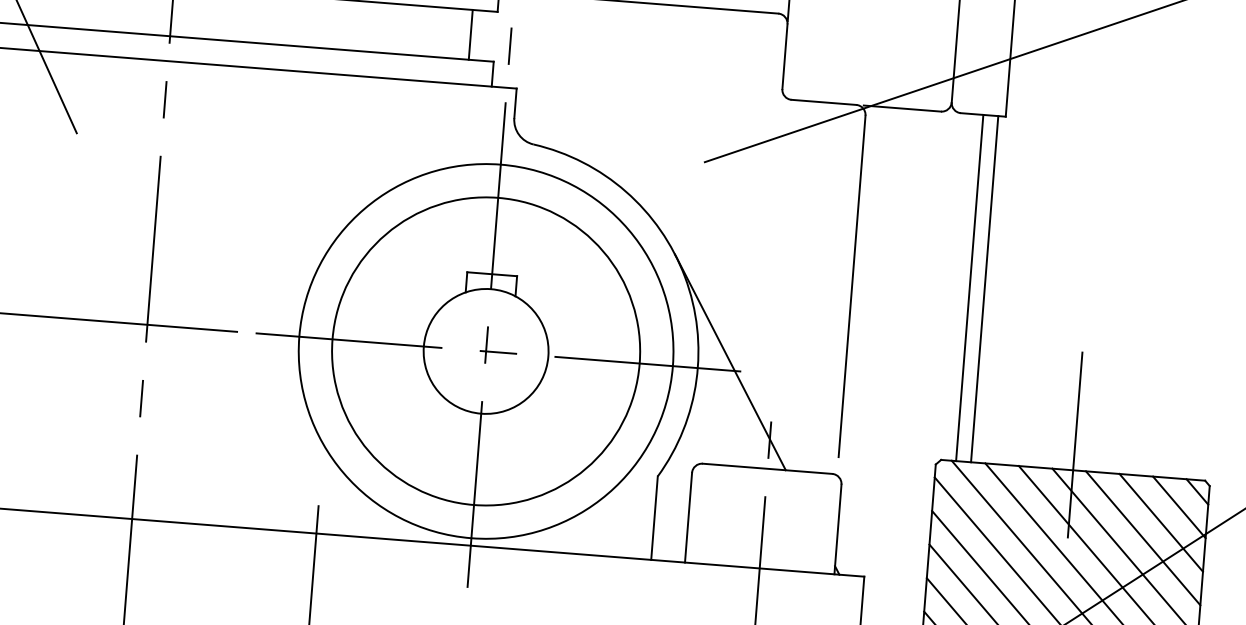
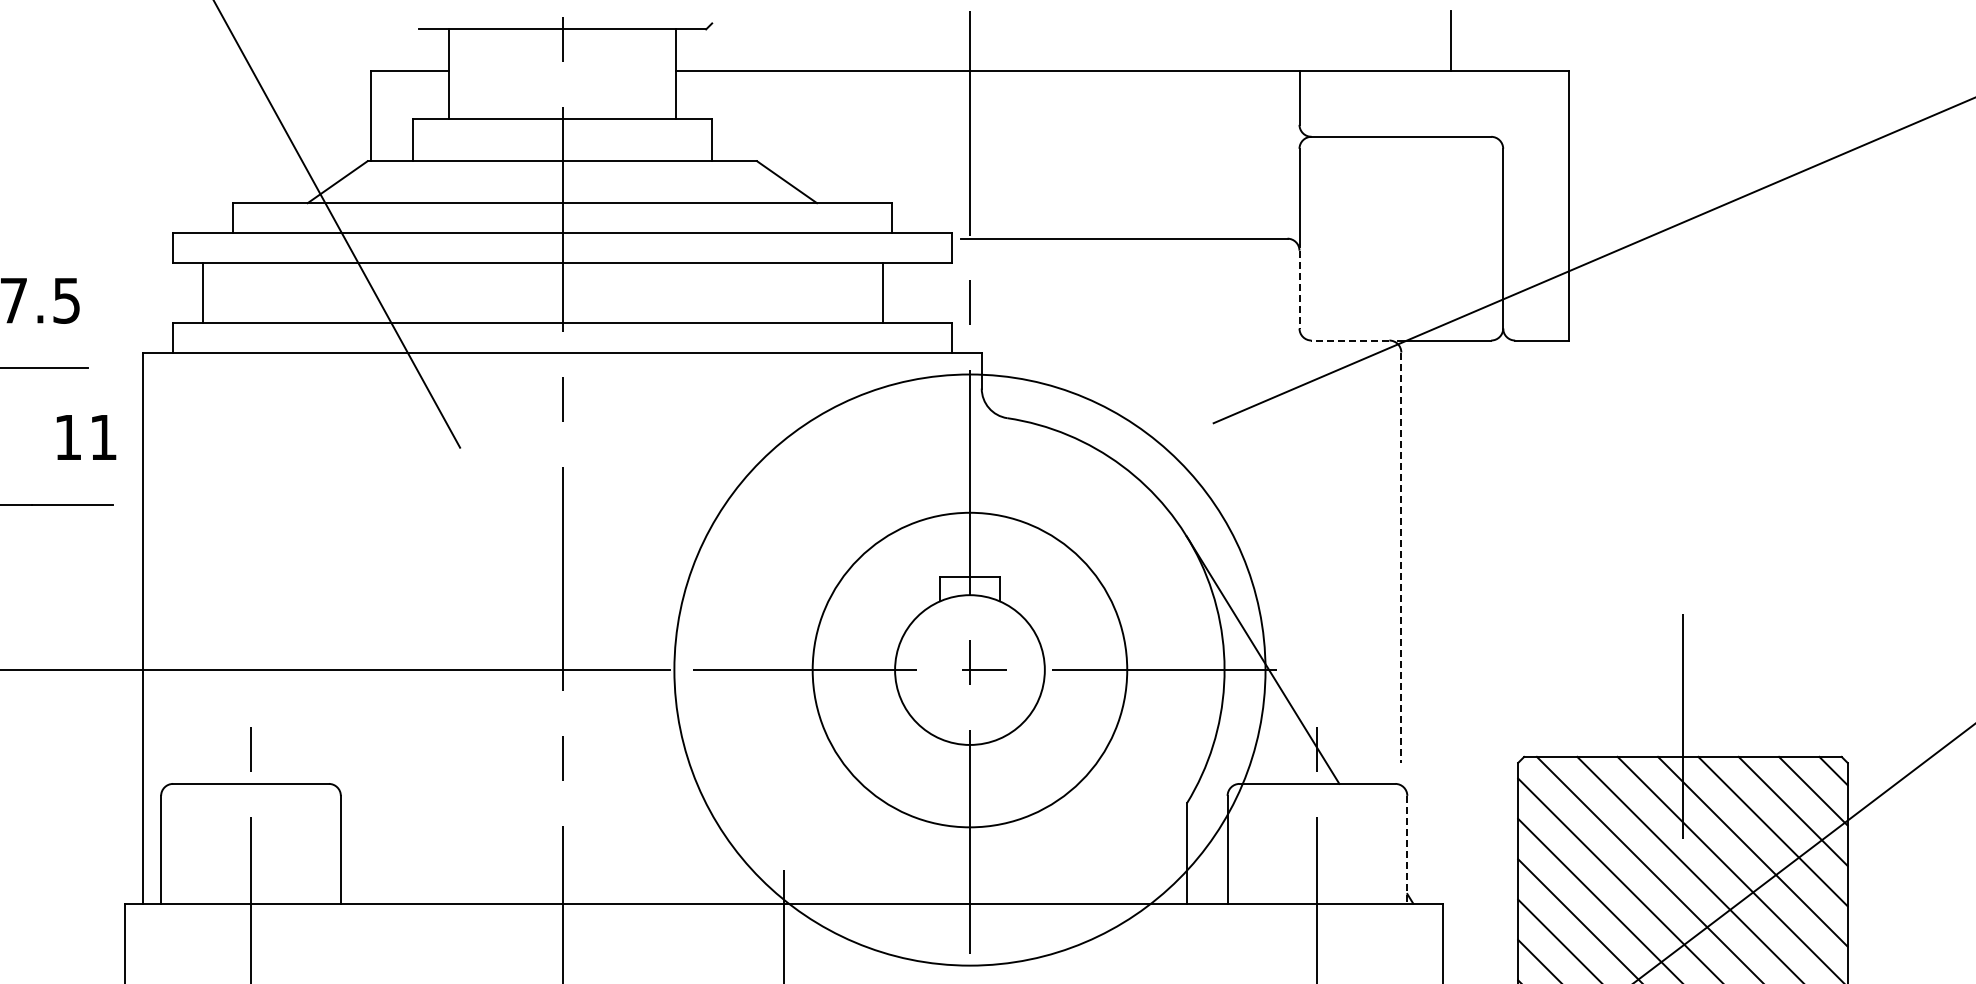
line: (470, 35) -> (882, 293), moved
line: (784, 56) -> (1299, 289), solid -> dashed
line: (824, 102) -> (1350, 340), solid -> dashed
line: (852, 286) -> (1401, 558), solid -> dashed
line: (970, 287) -> (1542, 548), removed
line: (985, 289) -> (1560, 548), removed
circle: (485, 350) -> (969, 669), size x0.7
circle: (485, 350) -> (969, 669), size x1.6
line: (838, 529) -> (1407, 849), solid -> dashed

